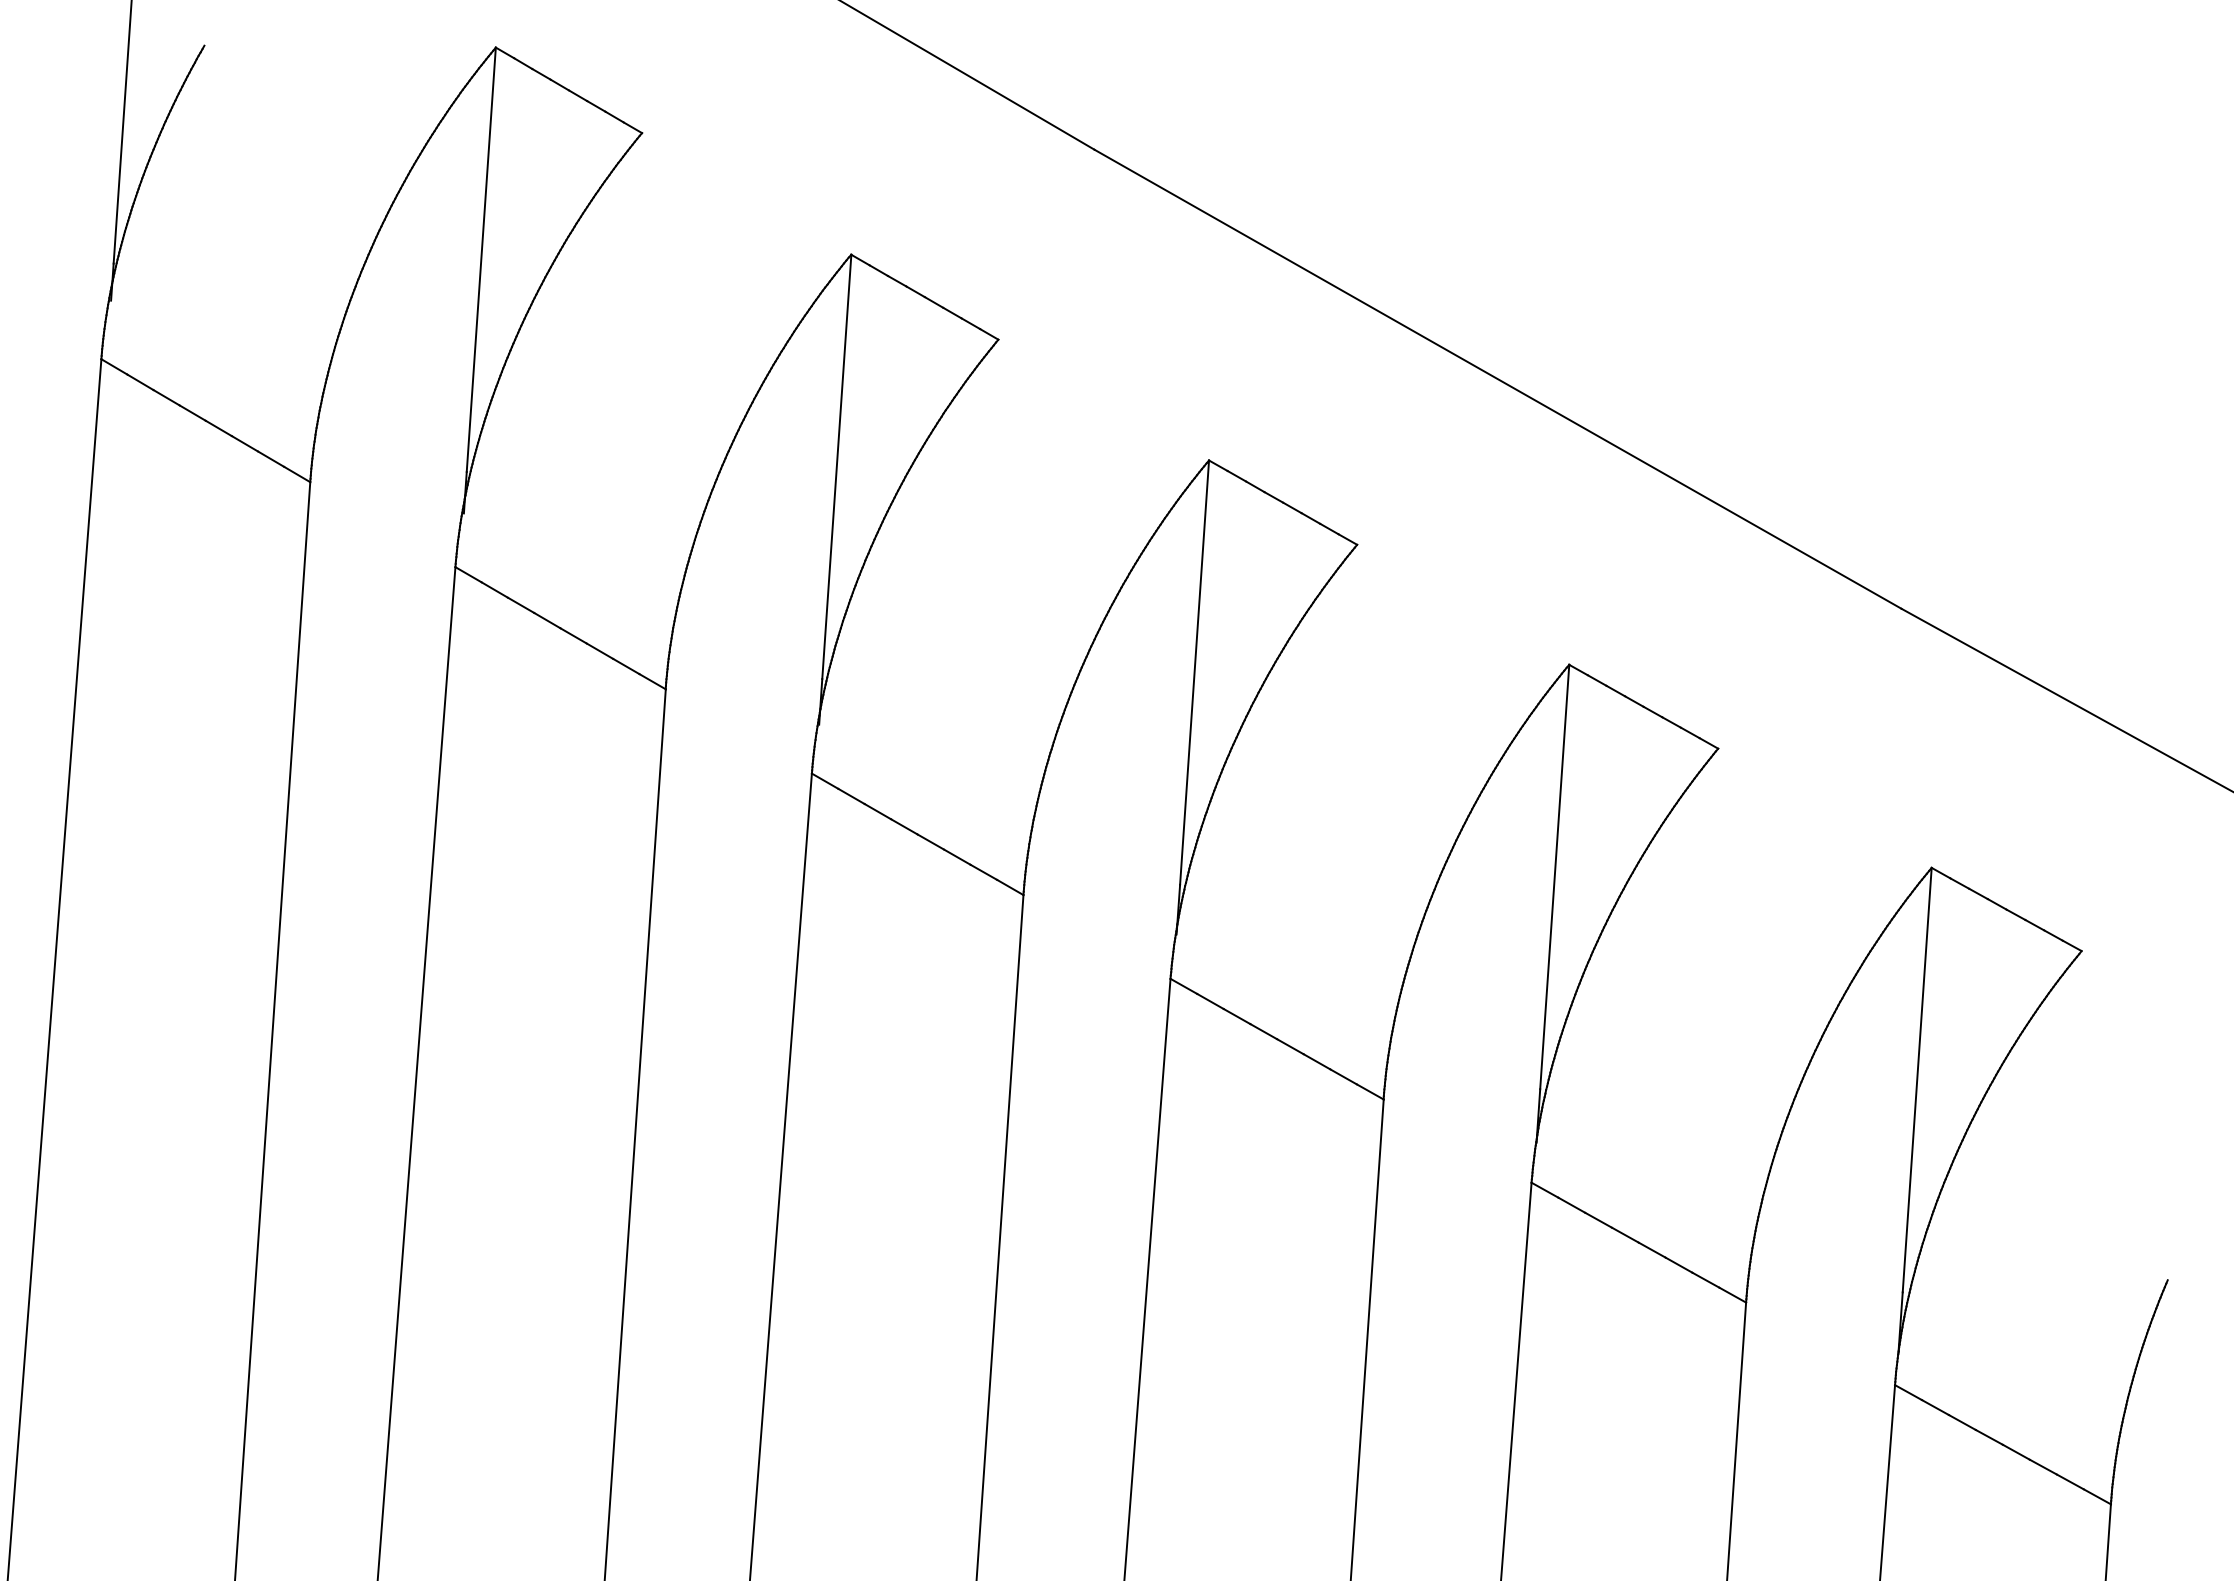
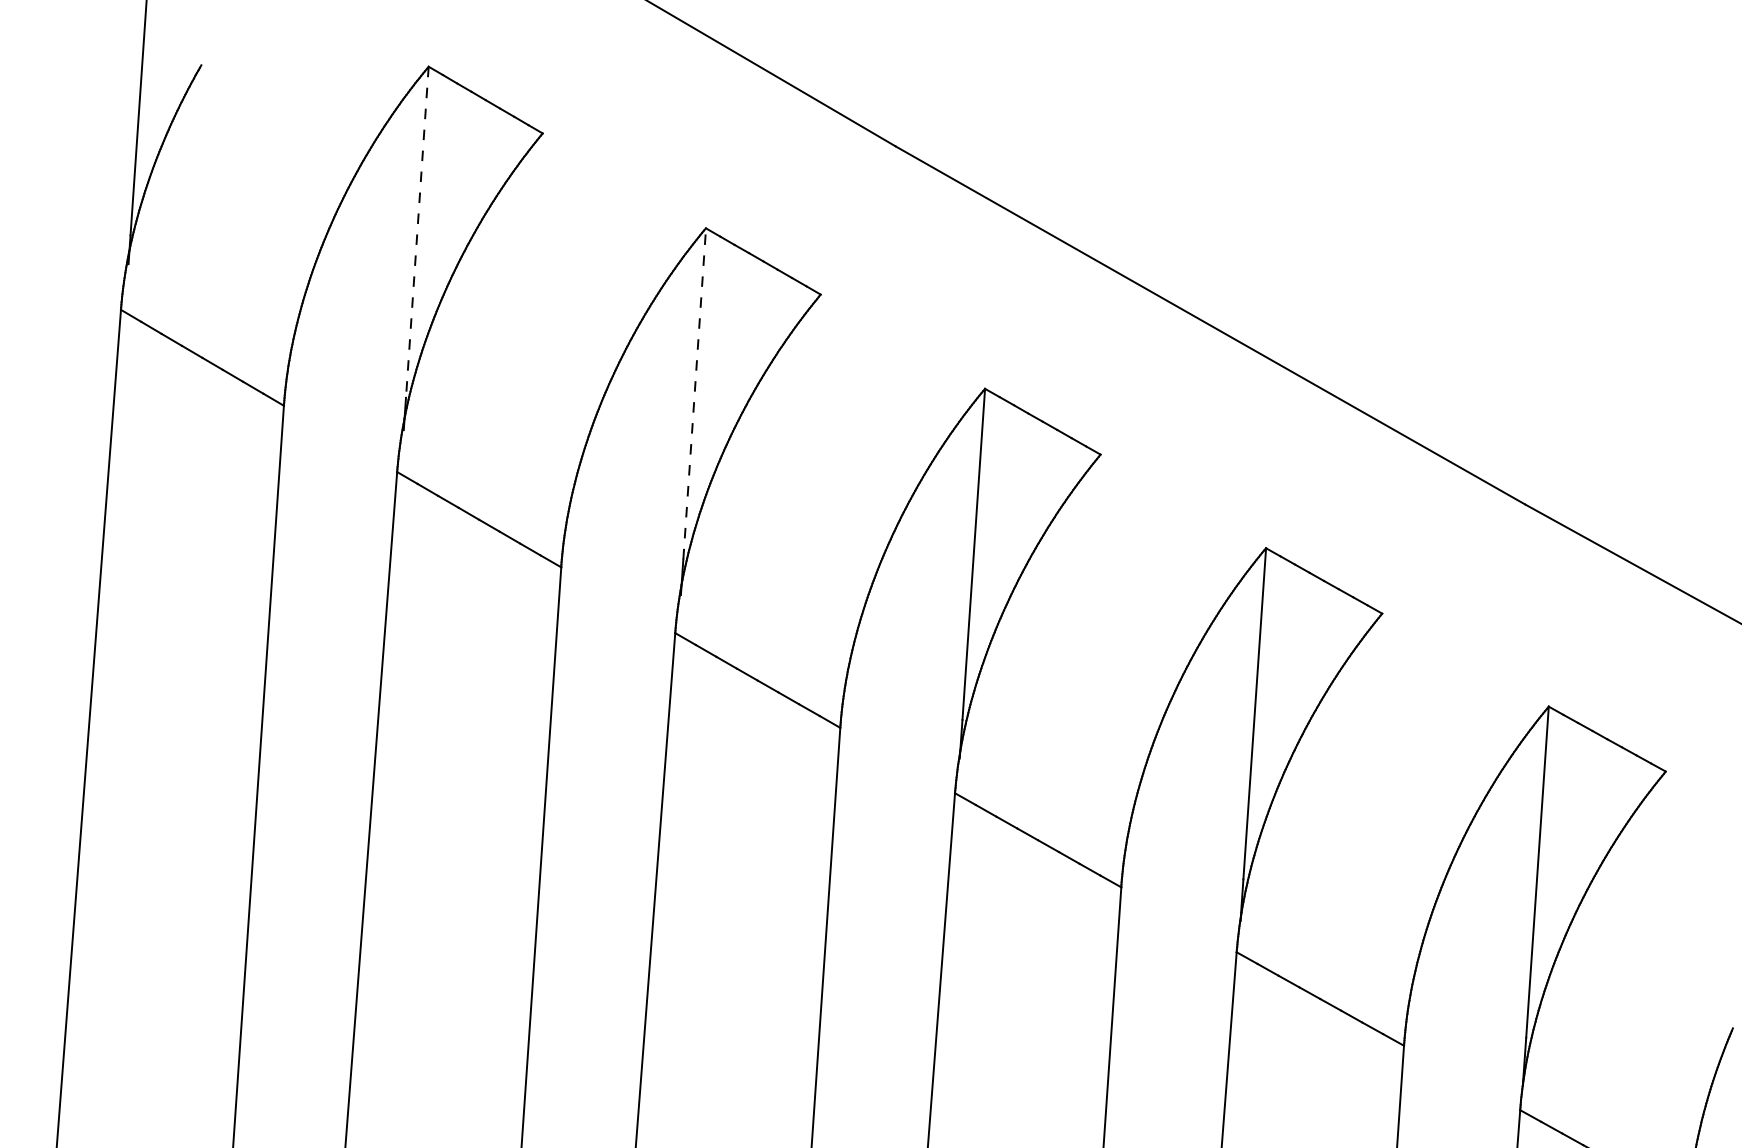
line: (481, 259) -> (417, 232), solid -> dashed
line: (836, 466) -> (694, 393), solid -> dashed

